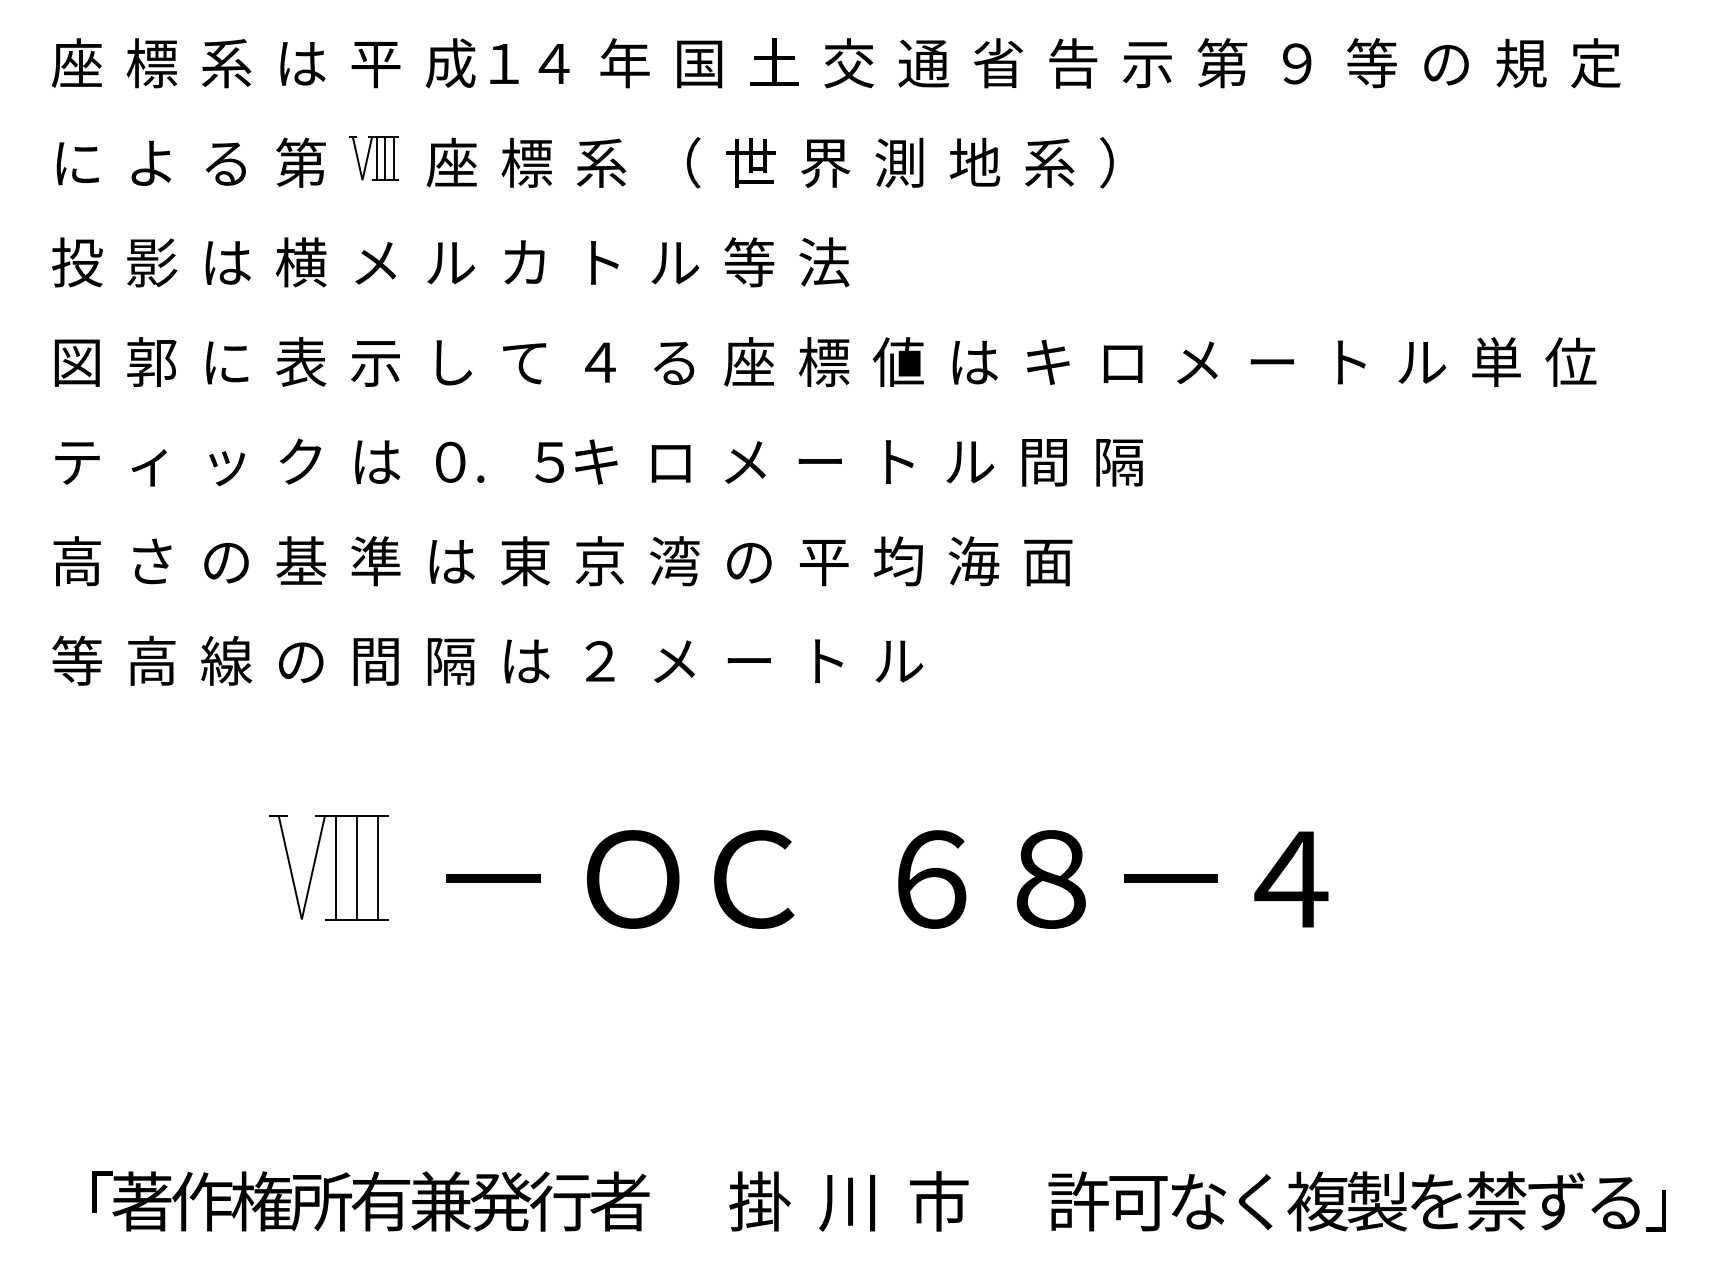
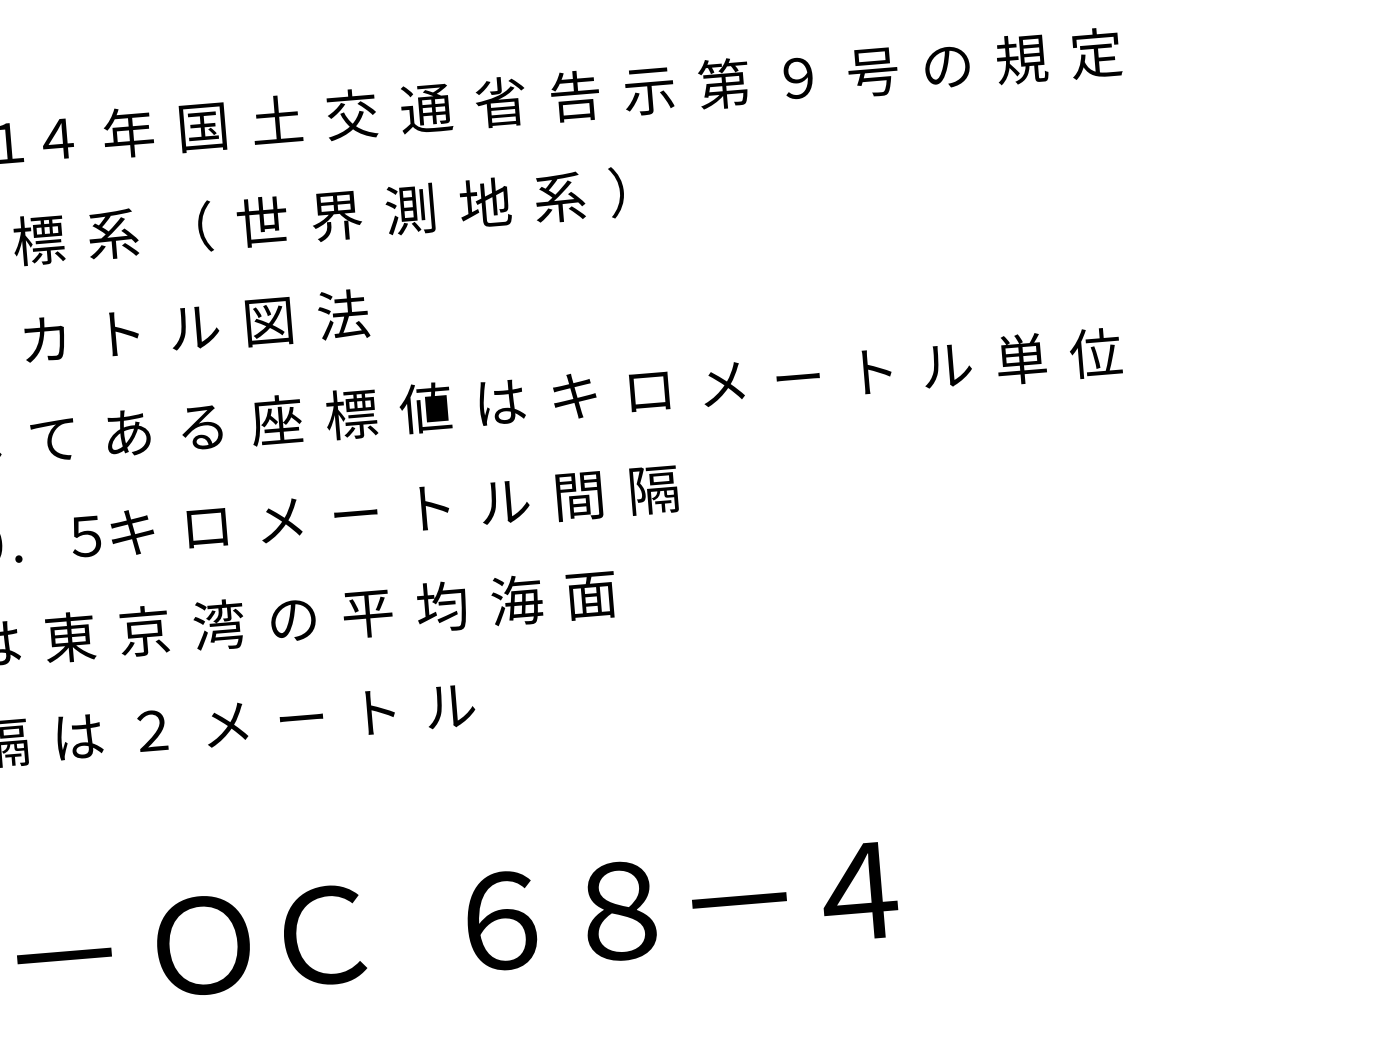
text: (1371, 63) -> (872, 71), 等 -> 号
text: (749, 262) -> (268, 321), 等 -> 図
text: (599, 362) -> (127, 433), ４ -> あ

